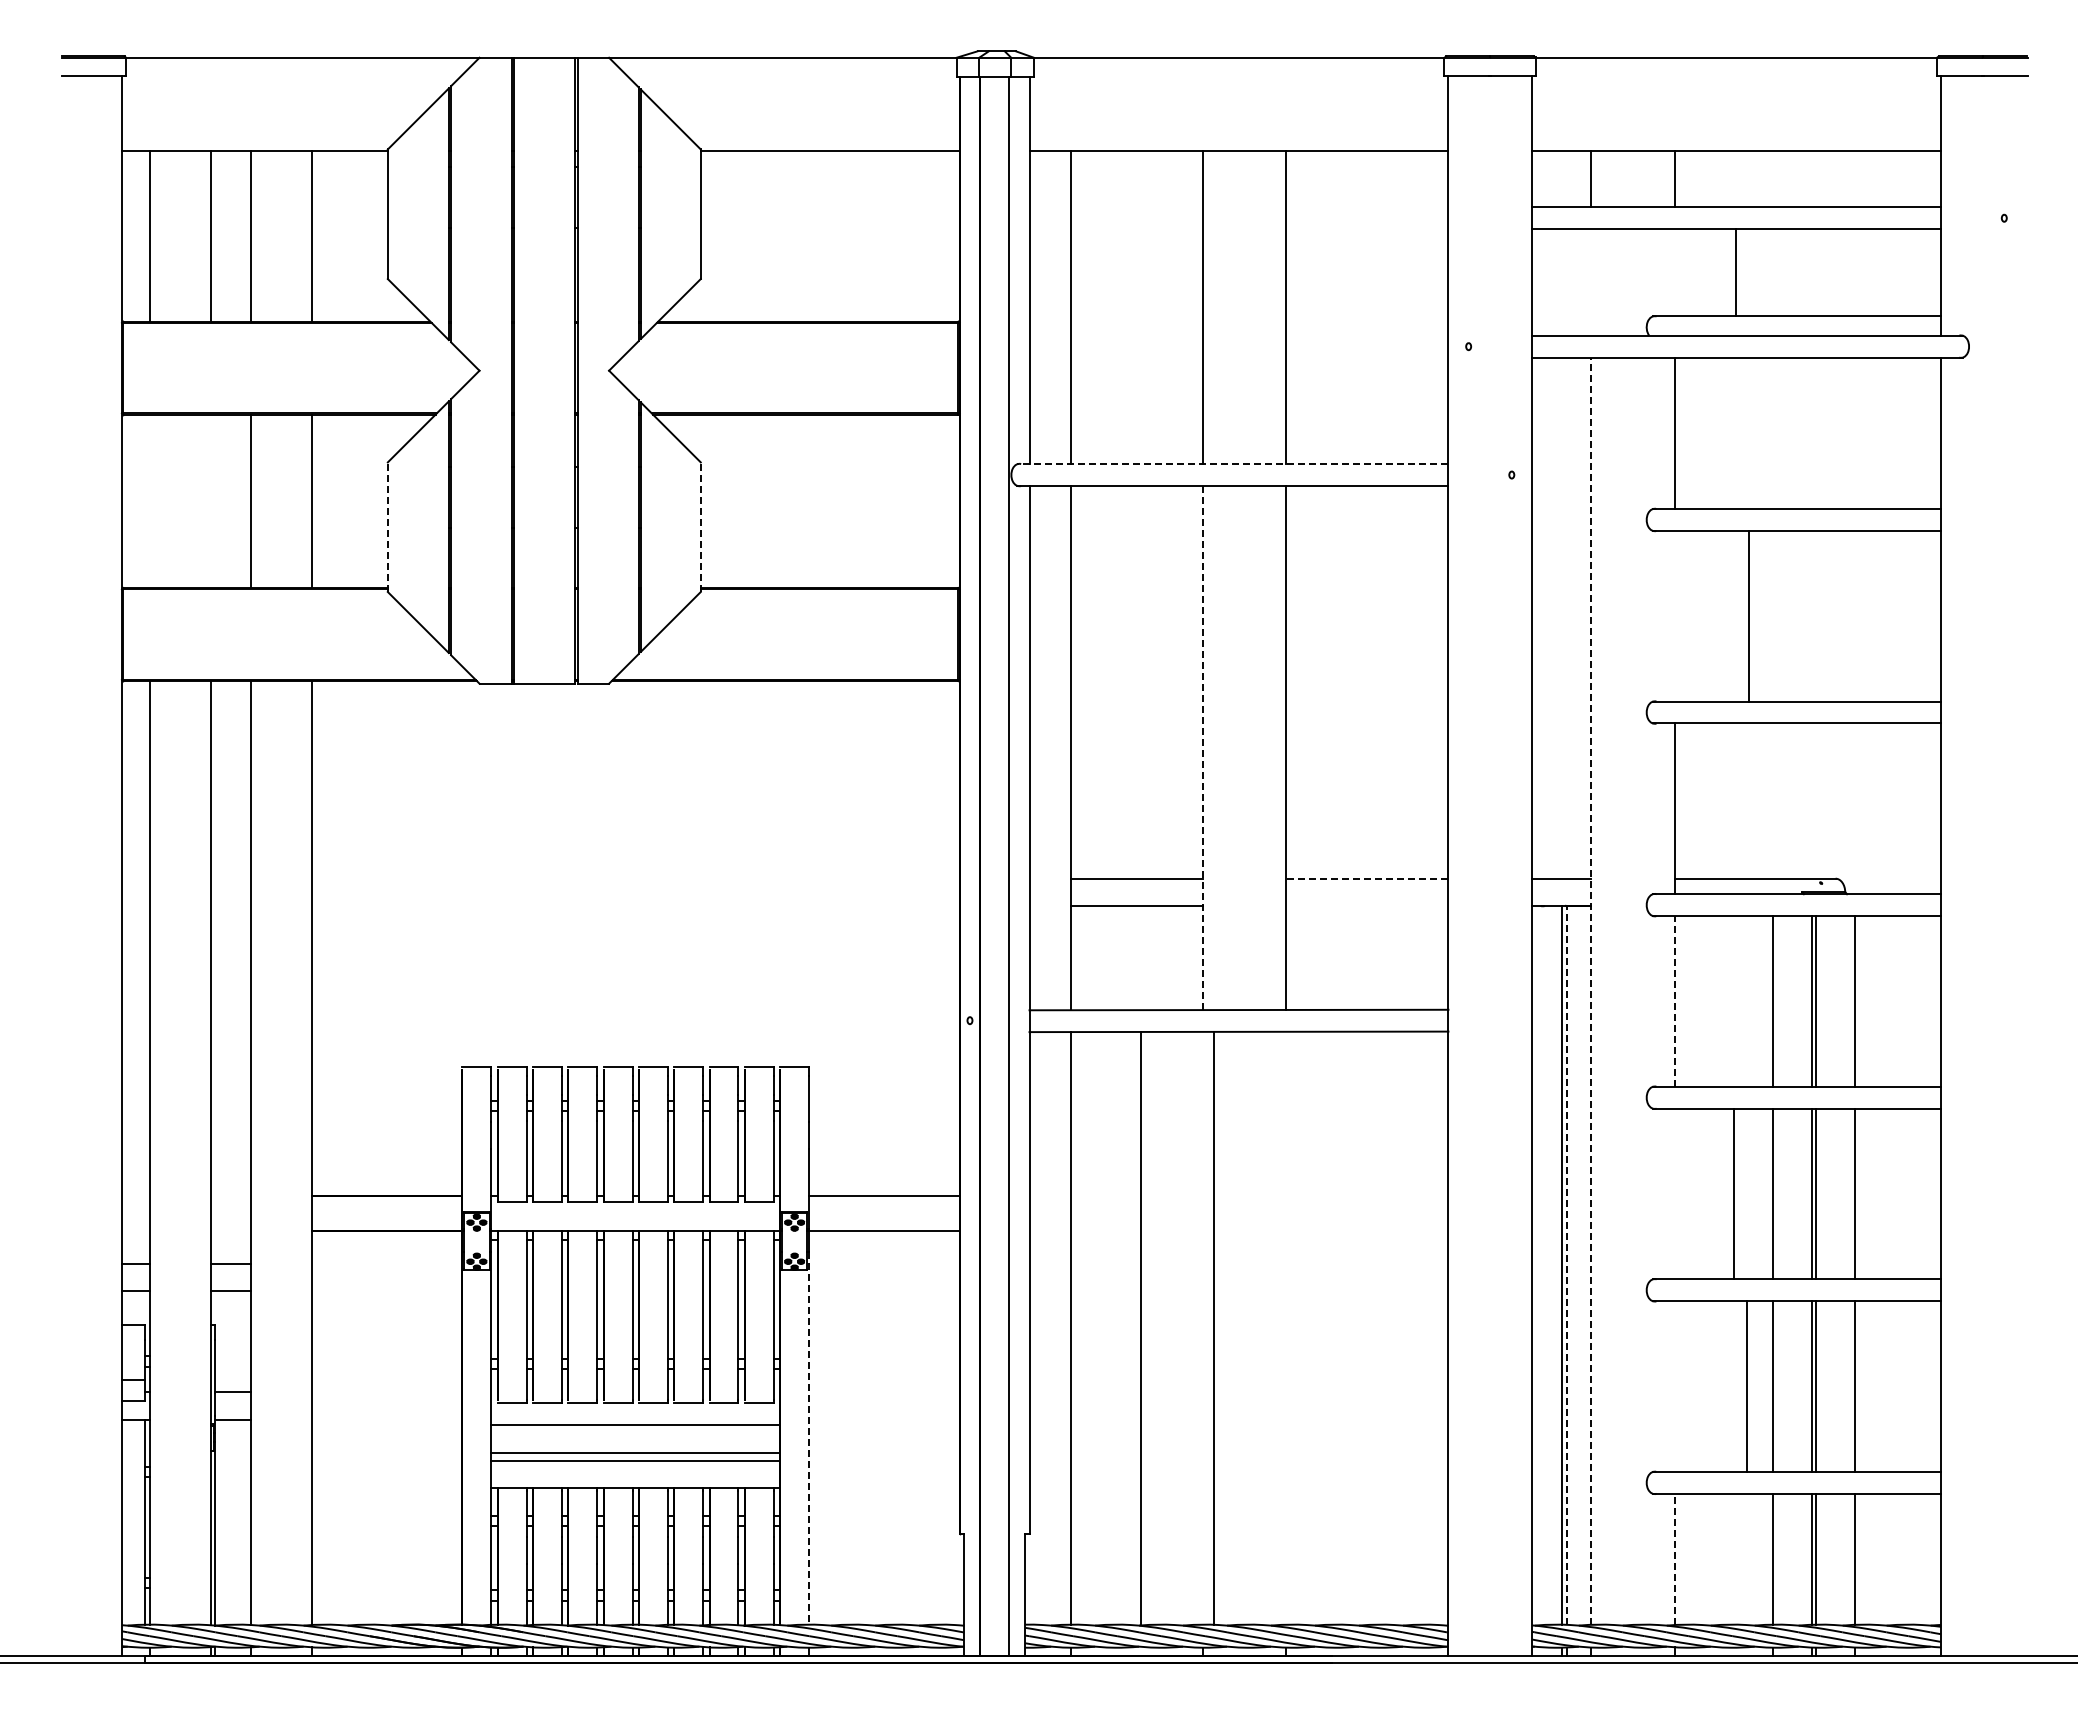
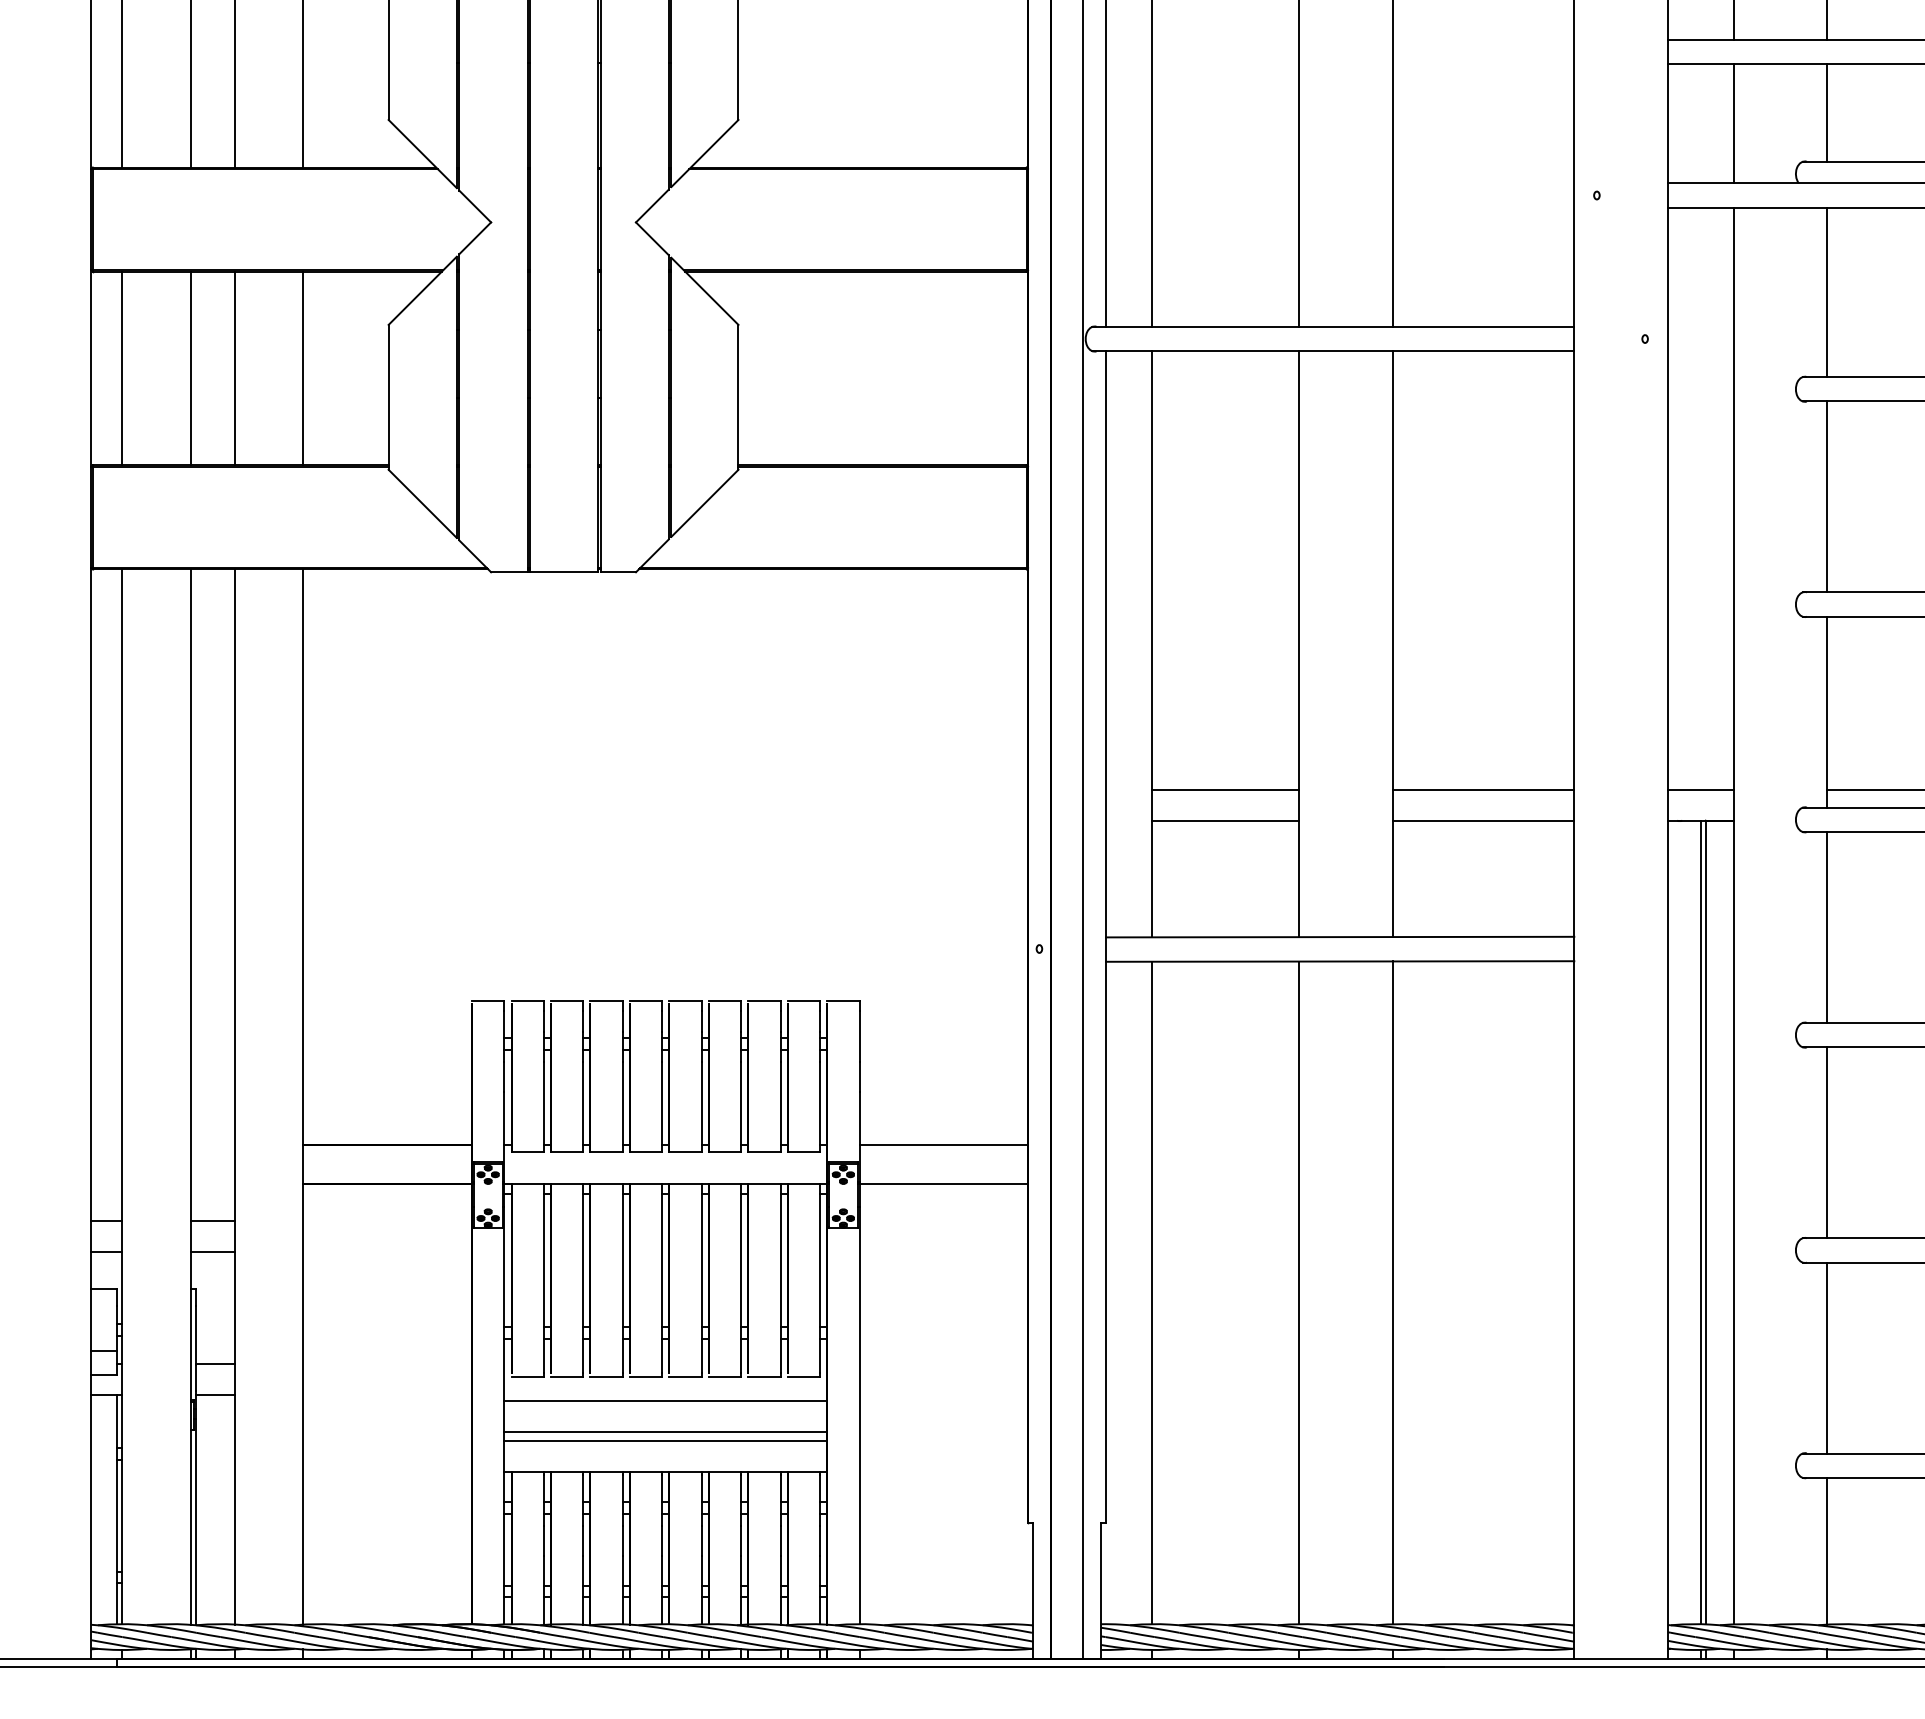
line: (1735, 272) -> (1827, 112), moved
line: (1591, 282) -> (1734, 123), added
line: (1232, 464) -> (1332, 327), dashed -> solid
line: (149, 501) -> (122, 368), added
line: (210, 501) -> (190, 368), added
line: (387, 527) -> (388, 397), dashed -> solid
line: (700, 527) -> (738, 397), dashed -> solid
line: (1748, 615) -> (1827, 496), moved
line: (1202, 747) -> (1299, 643), dashed -> solid
line: (1366, 878) -> (1482, 790), dashed -> solid
line: (1367, 905) -> (1483, 820), added
line: (1591, 991) -> (1734, 916), dashed -> solid
line: (1674, 1000) -> (1827, 926), dashed -> solid
line: (1733, 1193) -> (1827, 1142), moved
line: (1566, 1265) -> (1706, 1222), dashed -> solid
line: (1140, 1327) -> (1299, 1292), moved
line: (1214, 1327) -> (1393, 1292), moved
line: (1746, 1386) -> (1827, 1357), moved
line: (809, 1438) -> (860, 1416), dashed -> solid
line: (1674, 1559) -> (1827, 1551), dashed -> solid

